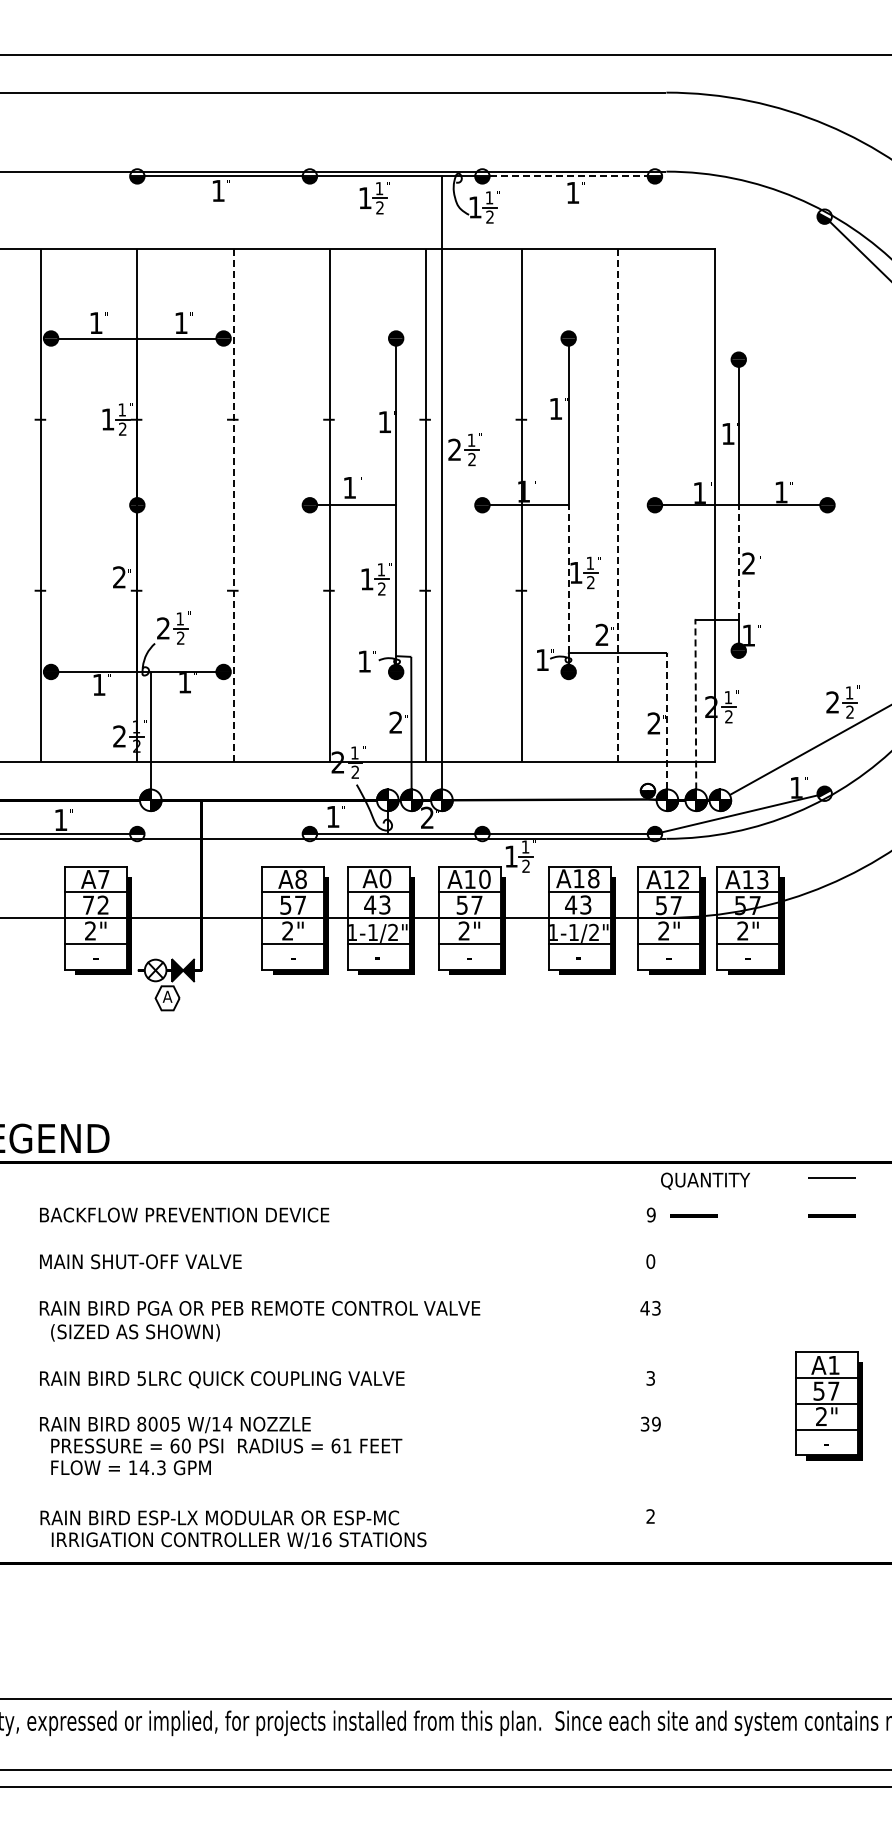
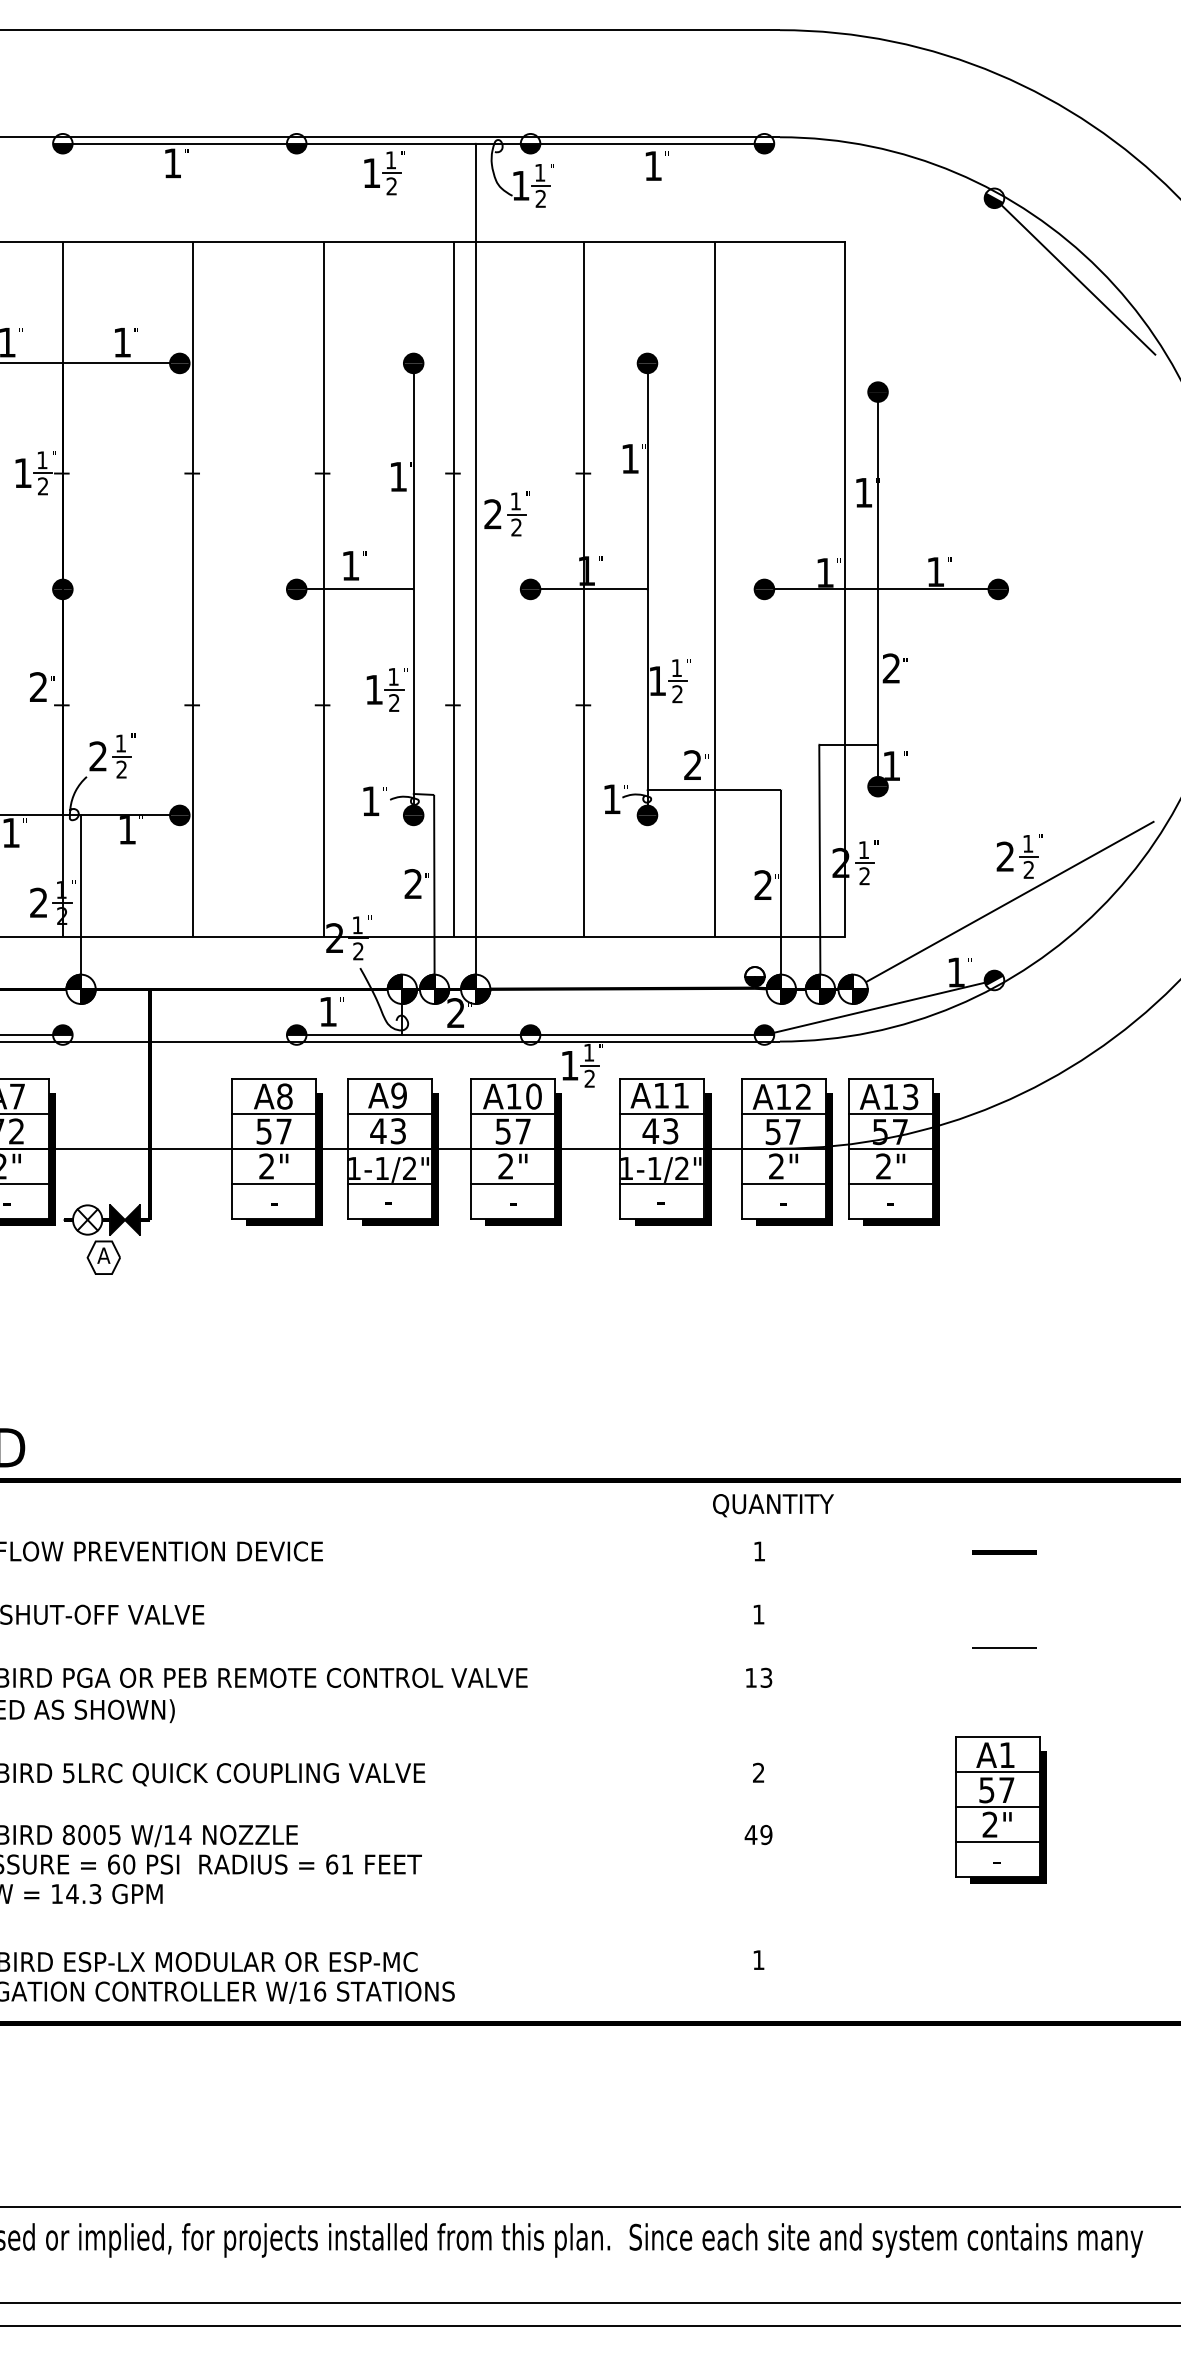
line: (569, 176) -> (648, 143), dashed -> solid
line: (233, 505) -> (193, 589), dashed -> solid
line: (618, 505) -> (715, 589), dashed -> solid
line: (738, 562) -> (877, 667), dashed -> solid
line: (568, 578) -> (647, 688), dashed -> solid
line: (695, 704) -> (819, 859), dashed -> solid
line: (667, 720) -> (781, 881), dashed -> solid
text: (385, 878) -> (399, 1095), A0 -> A9
text: (593, 878) -> (681, 1095), A18 -> A11
line: (831, 1177) -> (1003, 1646), moved
text: (705, 1180) -> (773, 1504), moved
text: (650, 1214) -> (758, 1550), 9 -> 1
line: (693, 1215) -> (816, 1552), removed
text: (650, 1261) -> (758, 1614), 0 -> 1
text: (644, 1308) -> (750, 1678), 43 -> 13
text: (650, 1378) -> (758, 1773), 3 -> 2
text: (644, 1423) -> (750, 1834), 39 -> 49
text: (650, 1516) -> (758, 1960), 2 -> 1

